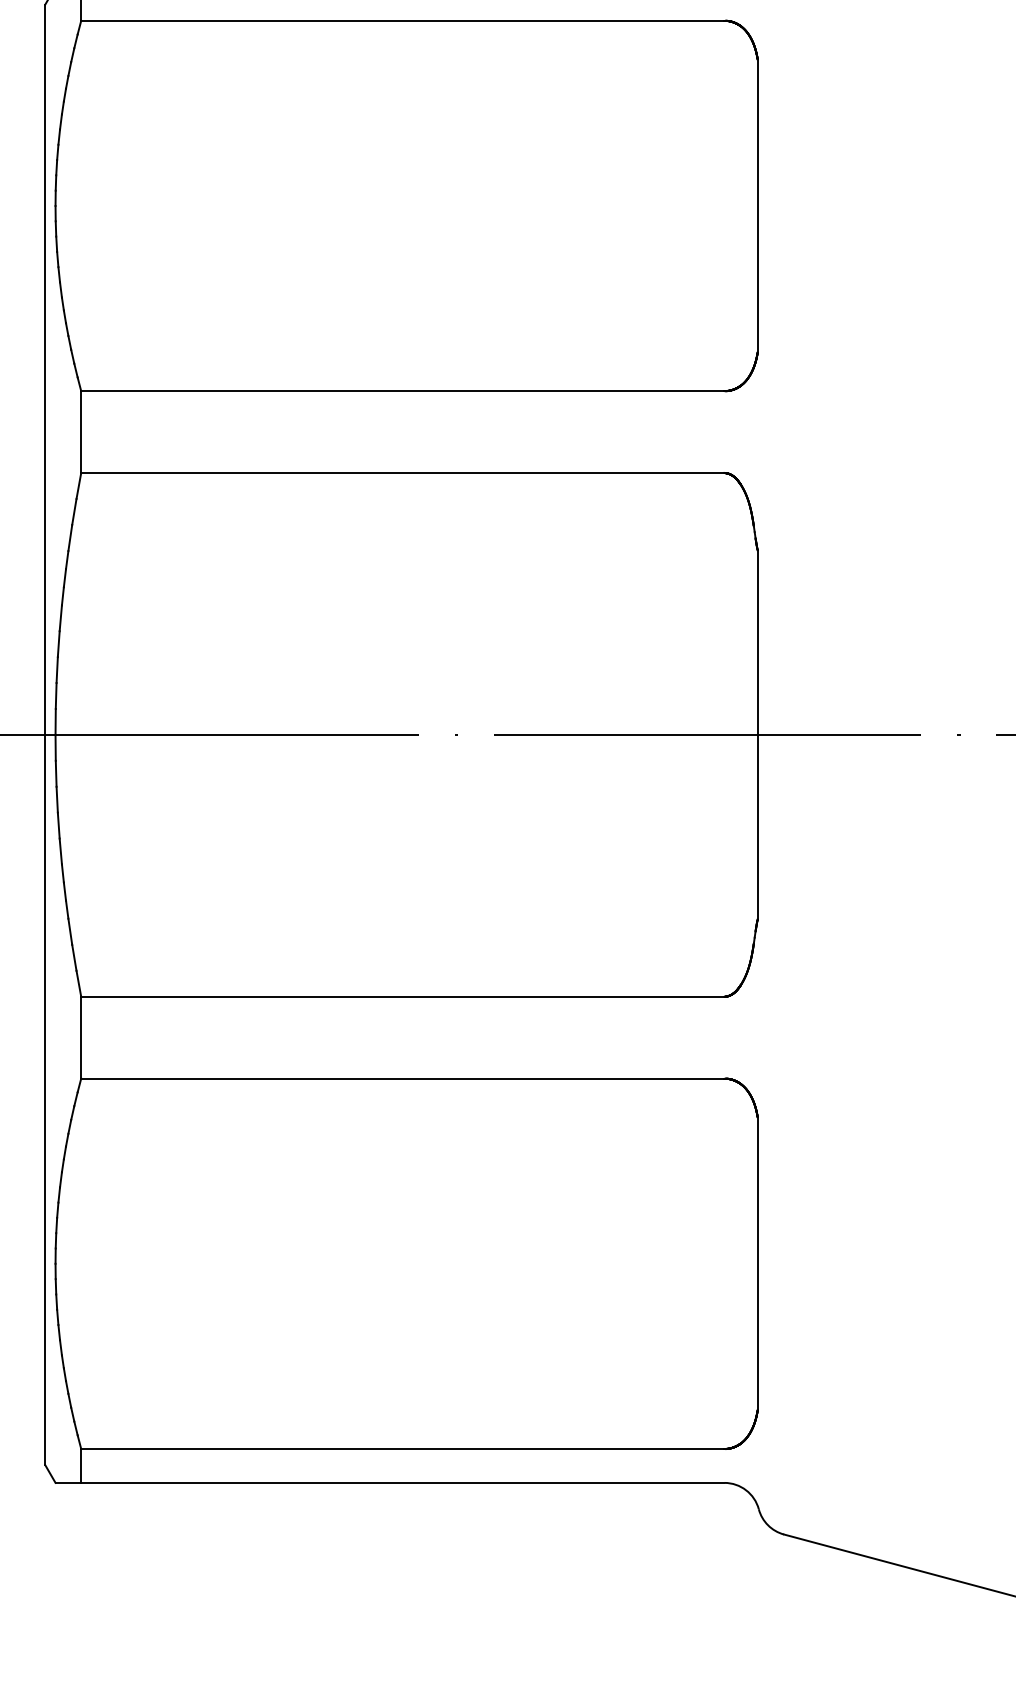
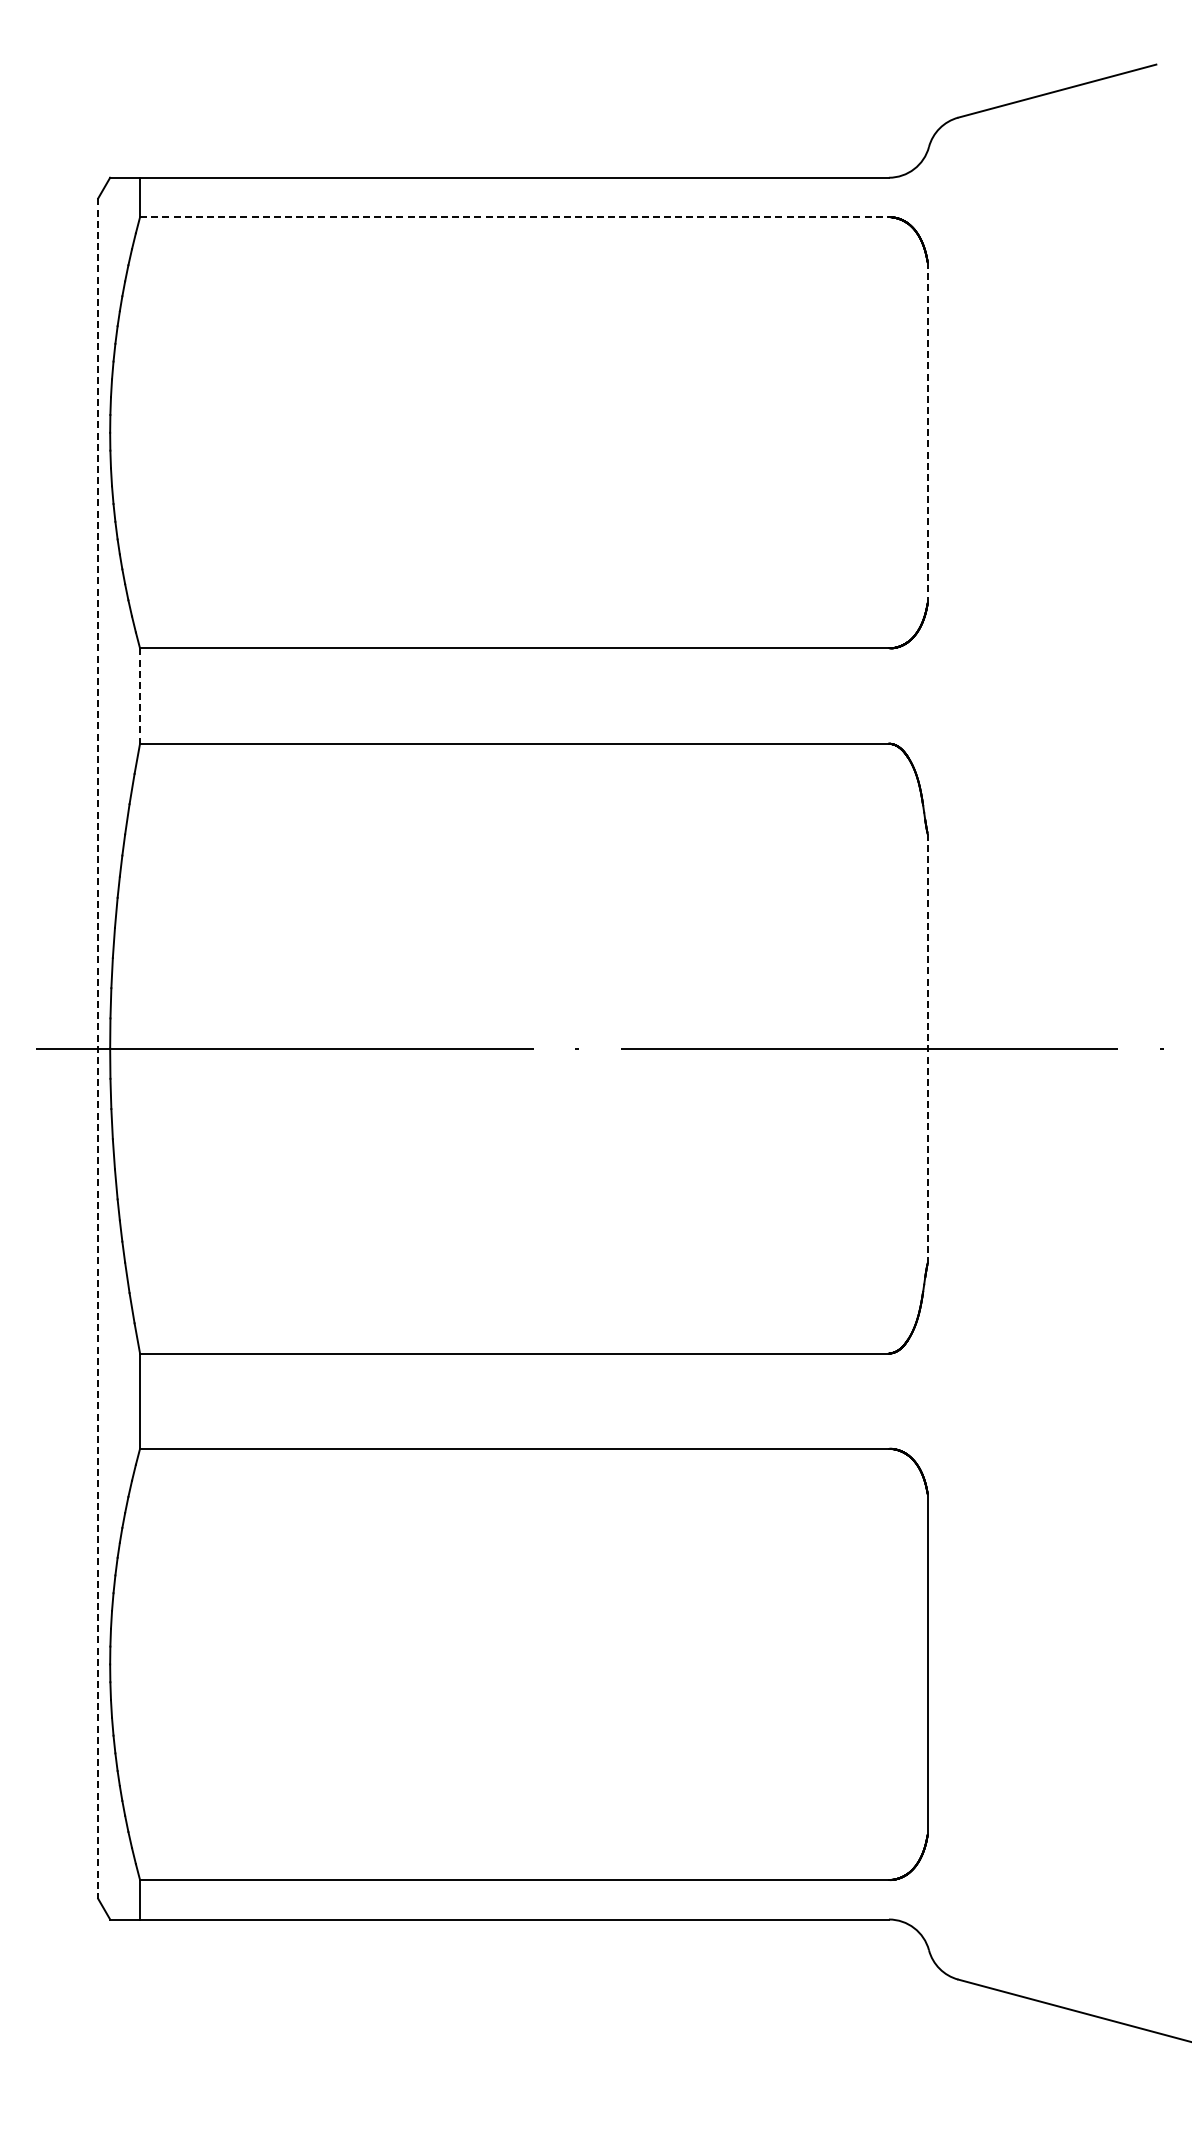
line: (403, 21) -> (515, 217), solid -> dashed
line: (757, 205) -> (927, 432), solid -> dashed
line: (81, 432) -> (140, 696), solid -> dashed
line: (45, 735) -> (98, 1049), solid -> dashed
line: (757, 735) -> (927, 1049), solid -> dashed

